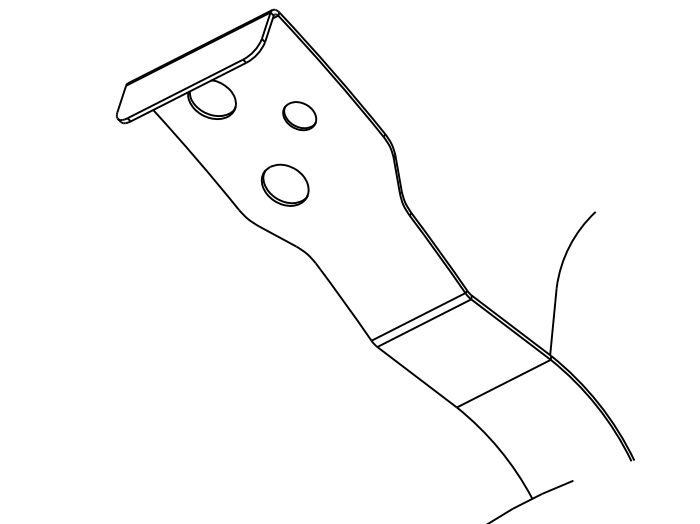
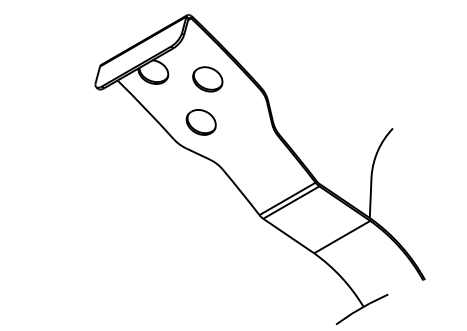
part: (299, 116) -> (207, 79), size x1.43

